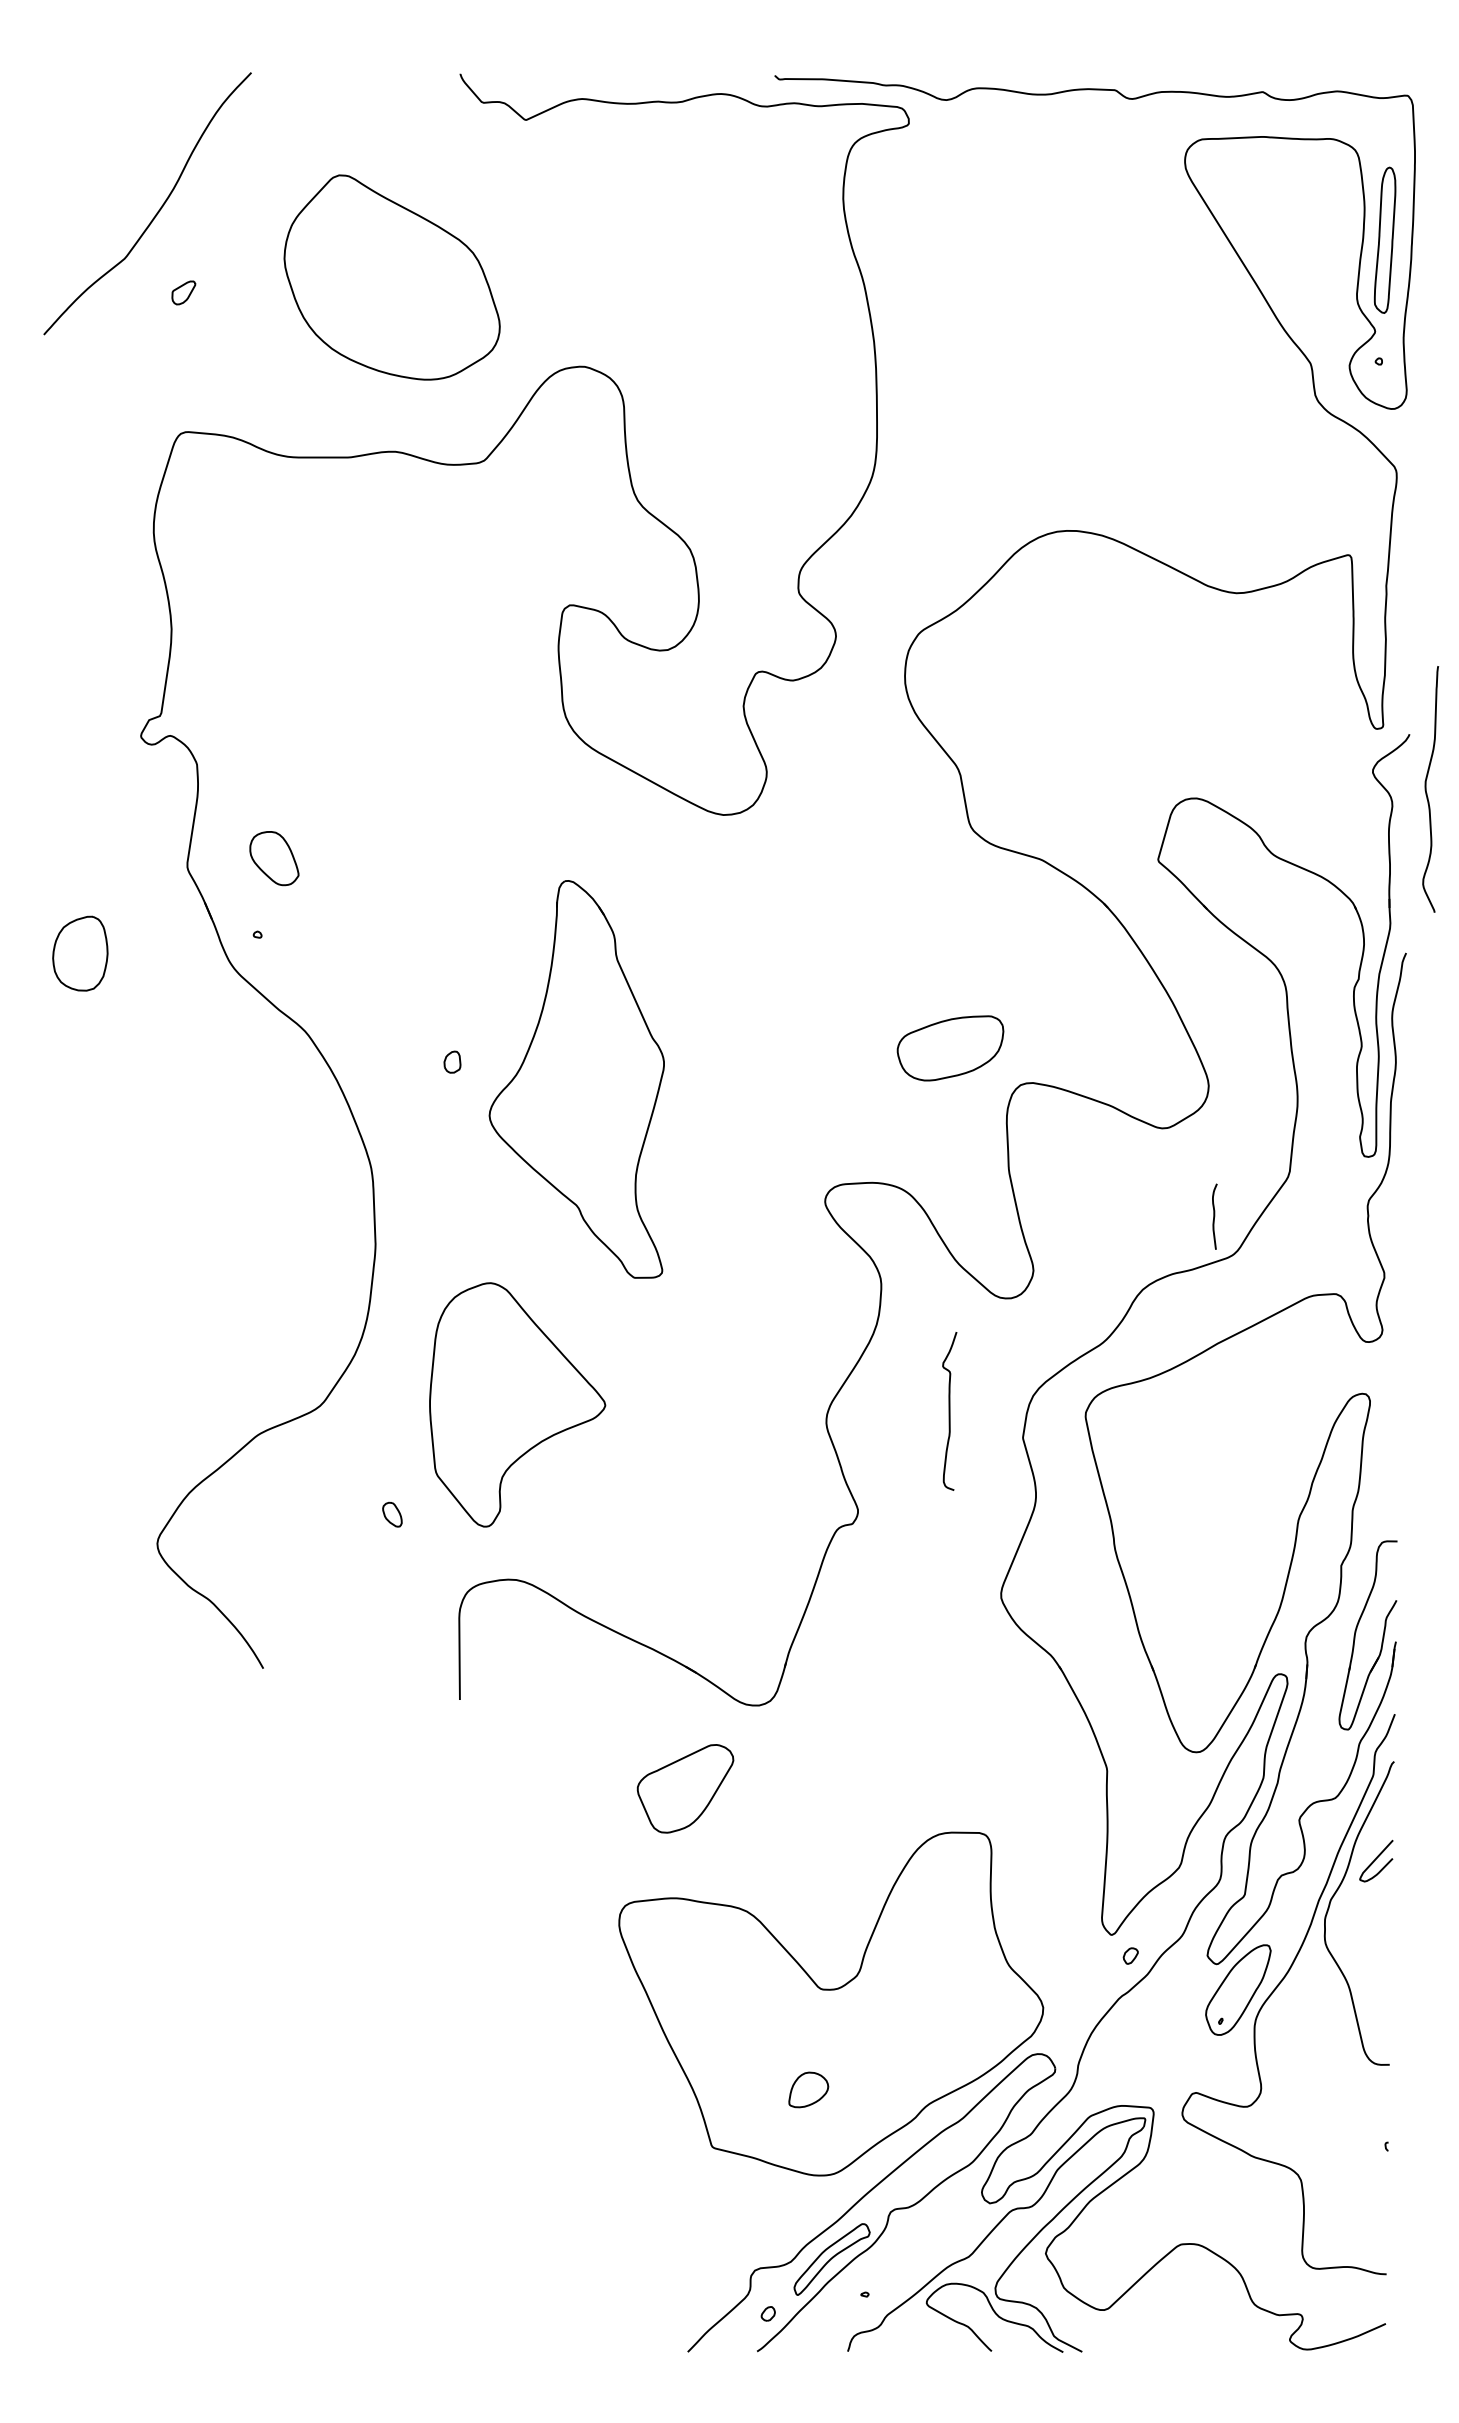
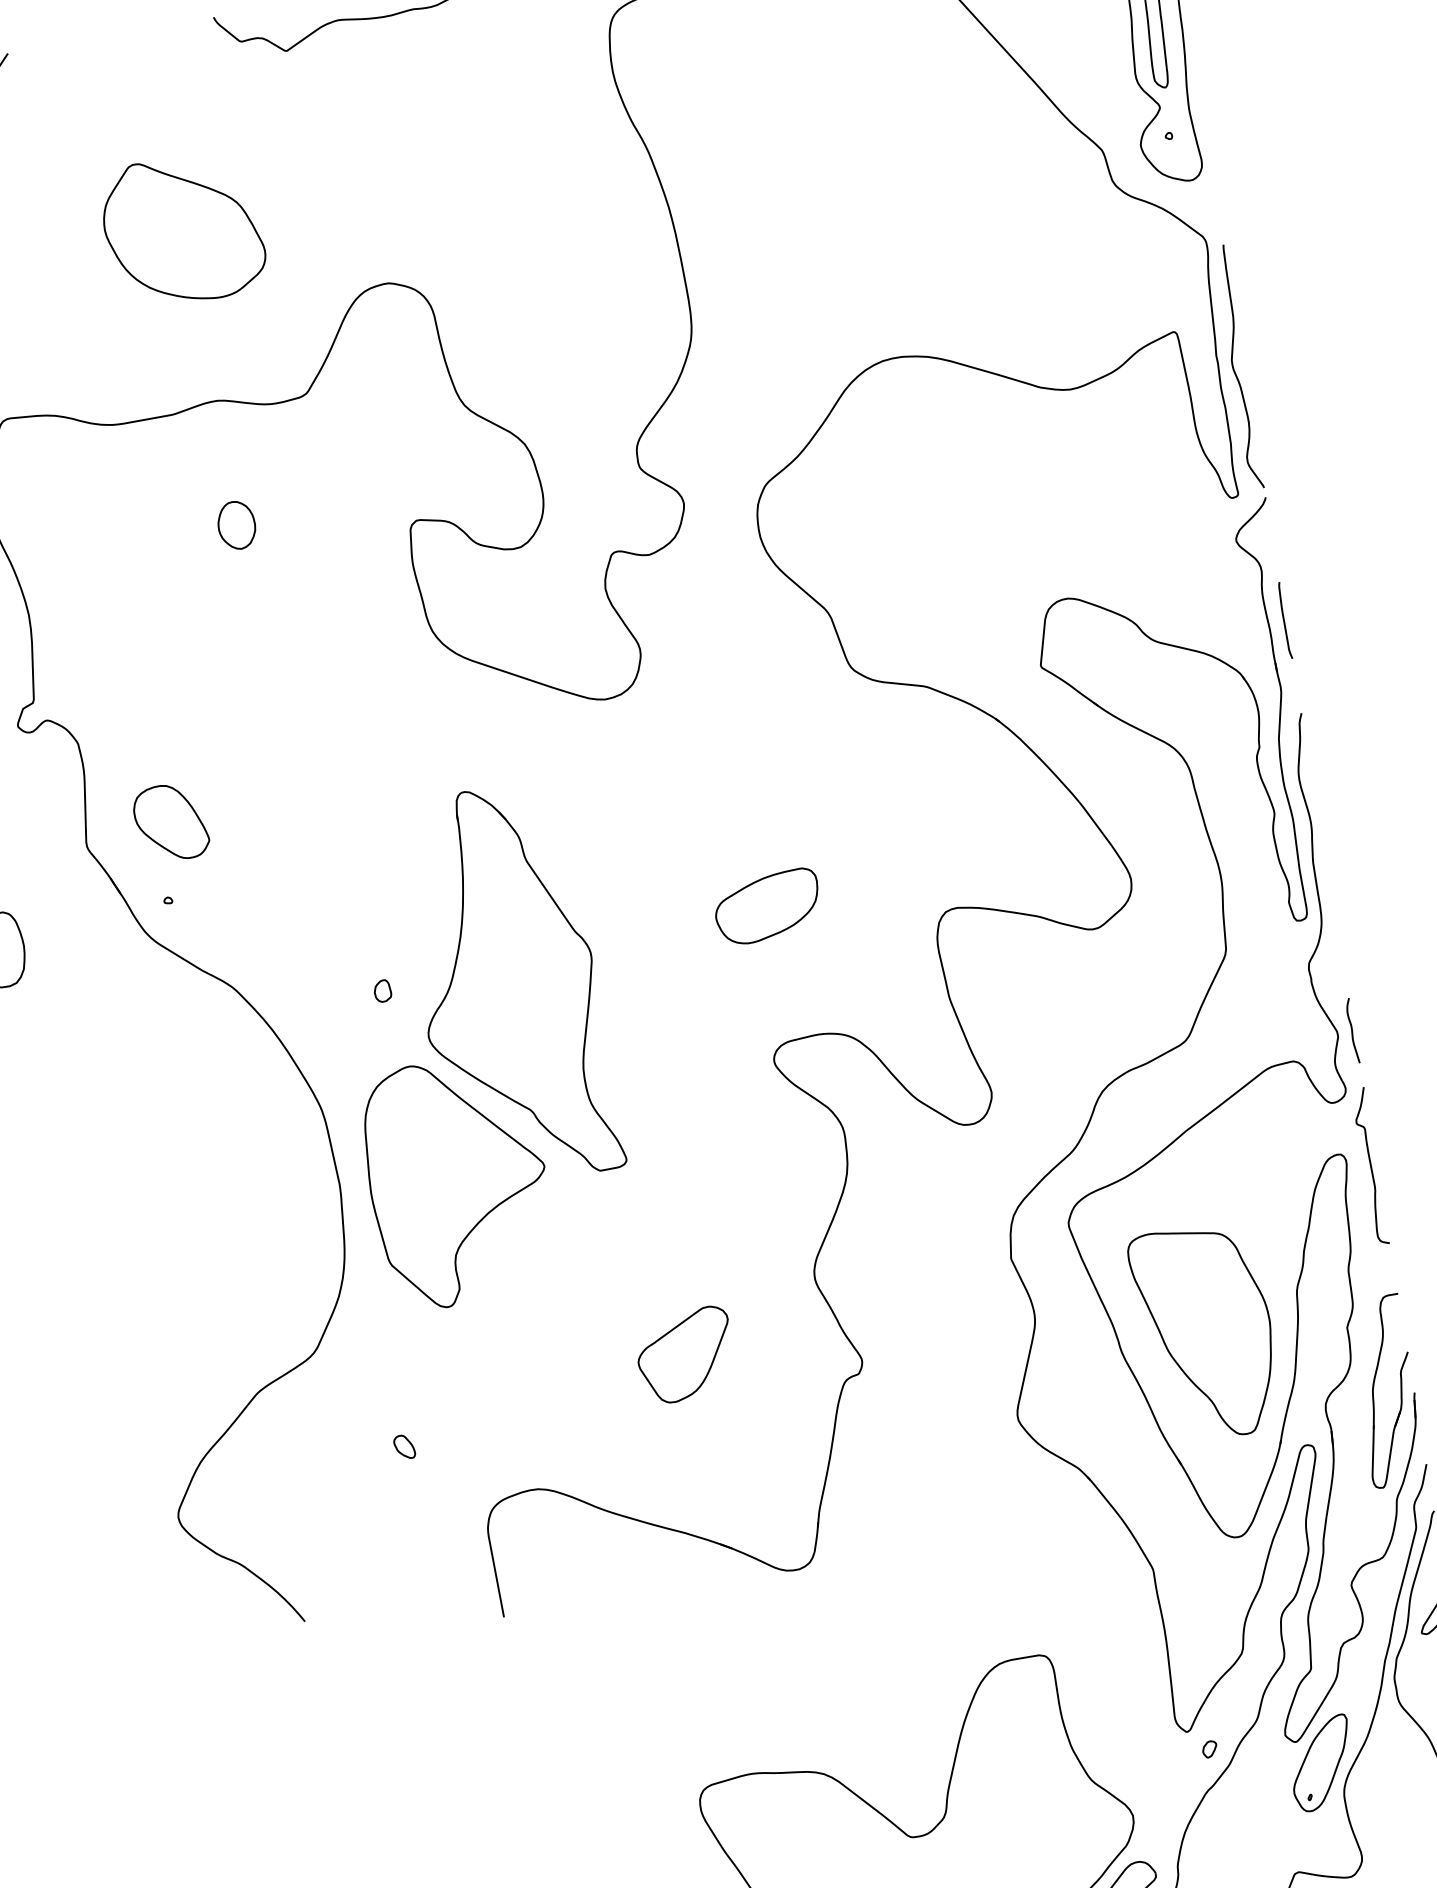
part: (391, 277) -> (182, 230), size x0.71
part: (392, 577) -> (237, 525), added
curve: (1426, 789) -> (1234, 368), moved
part: (274, 858) -> (171, 822), size x1.43
curve: (1406, 858) -> (1284, 620), added
part: (950, 1048) -> (767, 907), moved
curve: (1214, 1216) -> (1352, 1030), moved
part: (517, 1404) -> (457, 1181), moved
curve: (949, 1411) -> (1370, 1166), moved
part: (1202, 1545) -> (1207, 1332), added
part: (685, 1788) -> (685, 1355), moved

